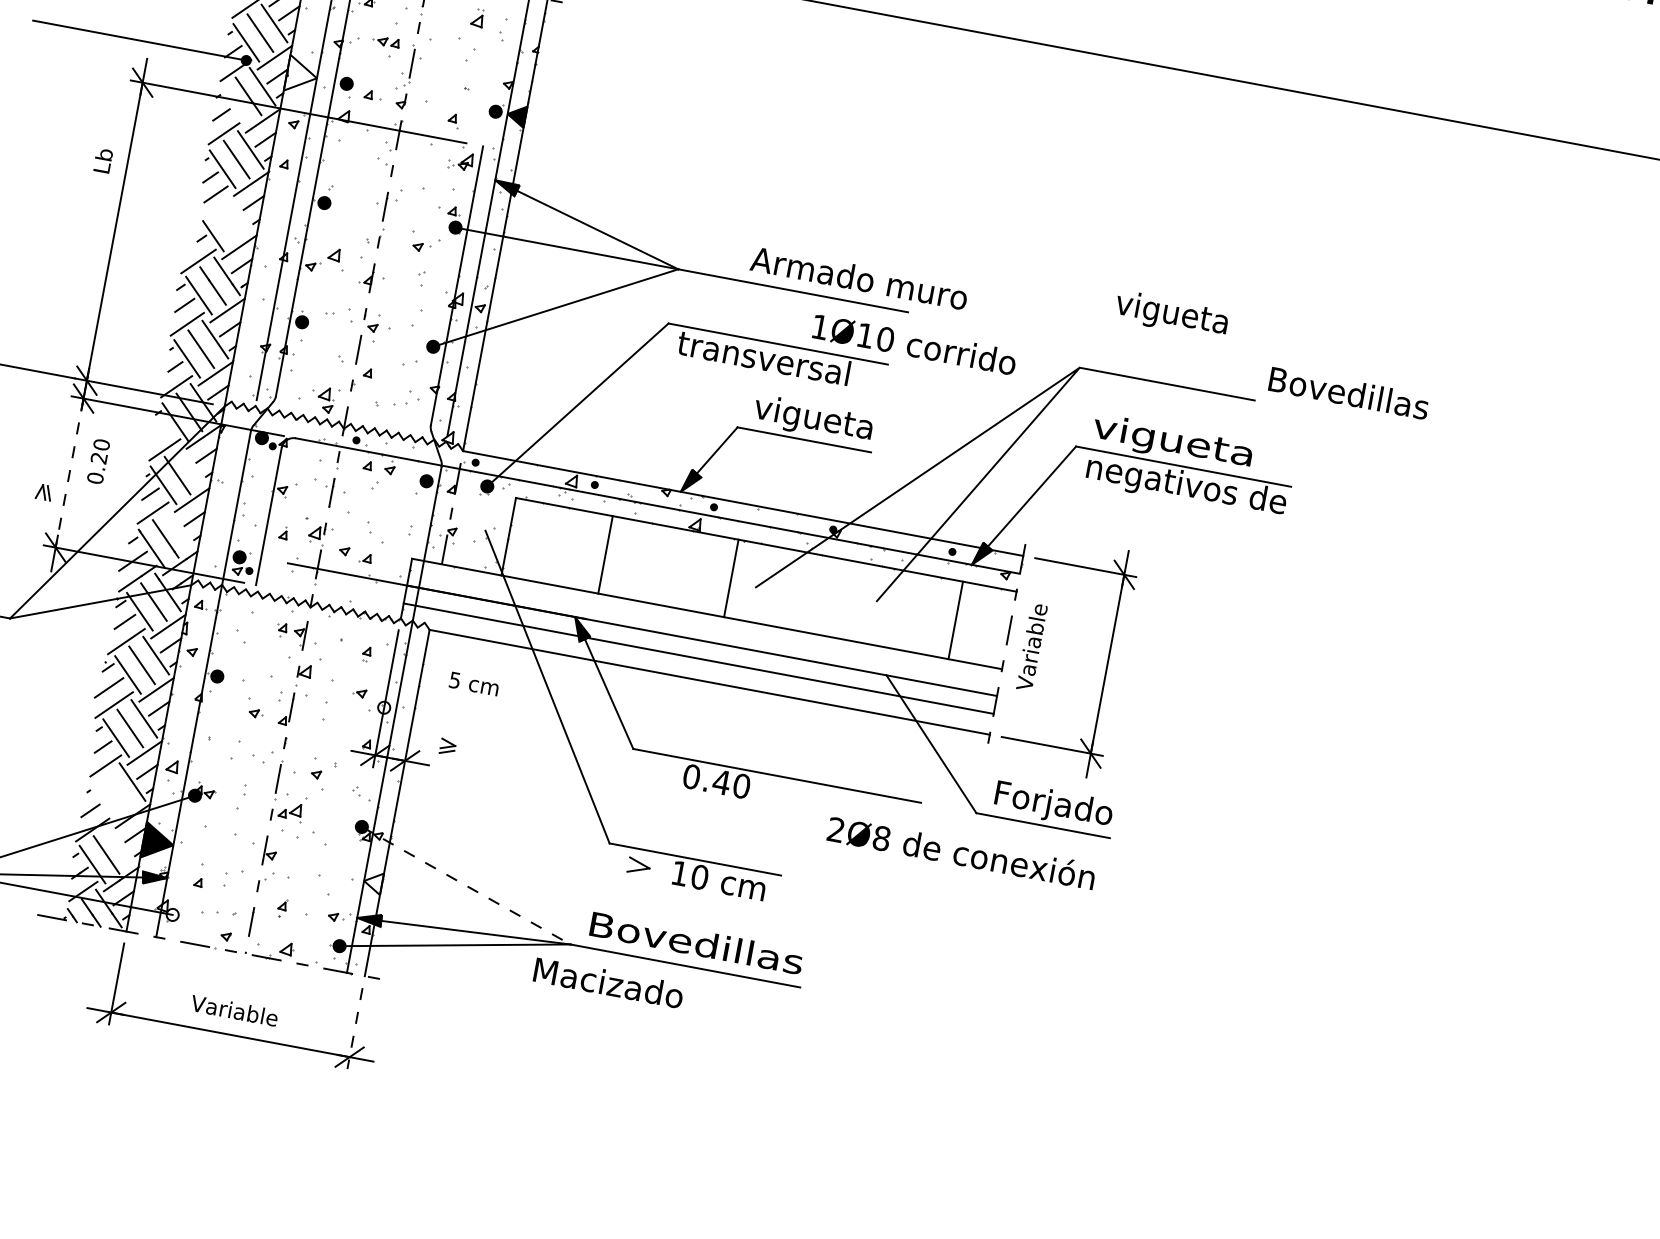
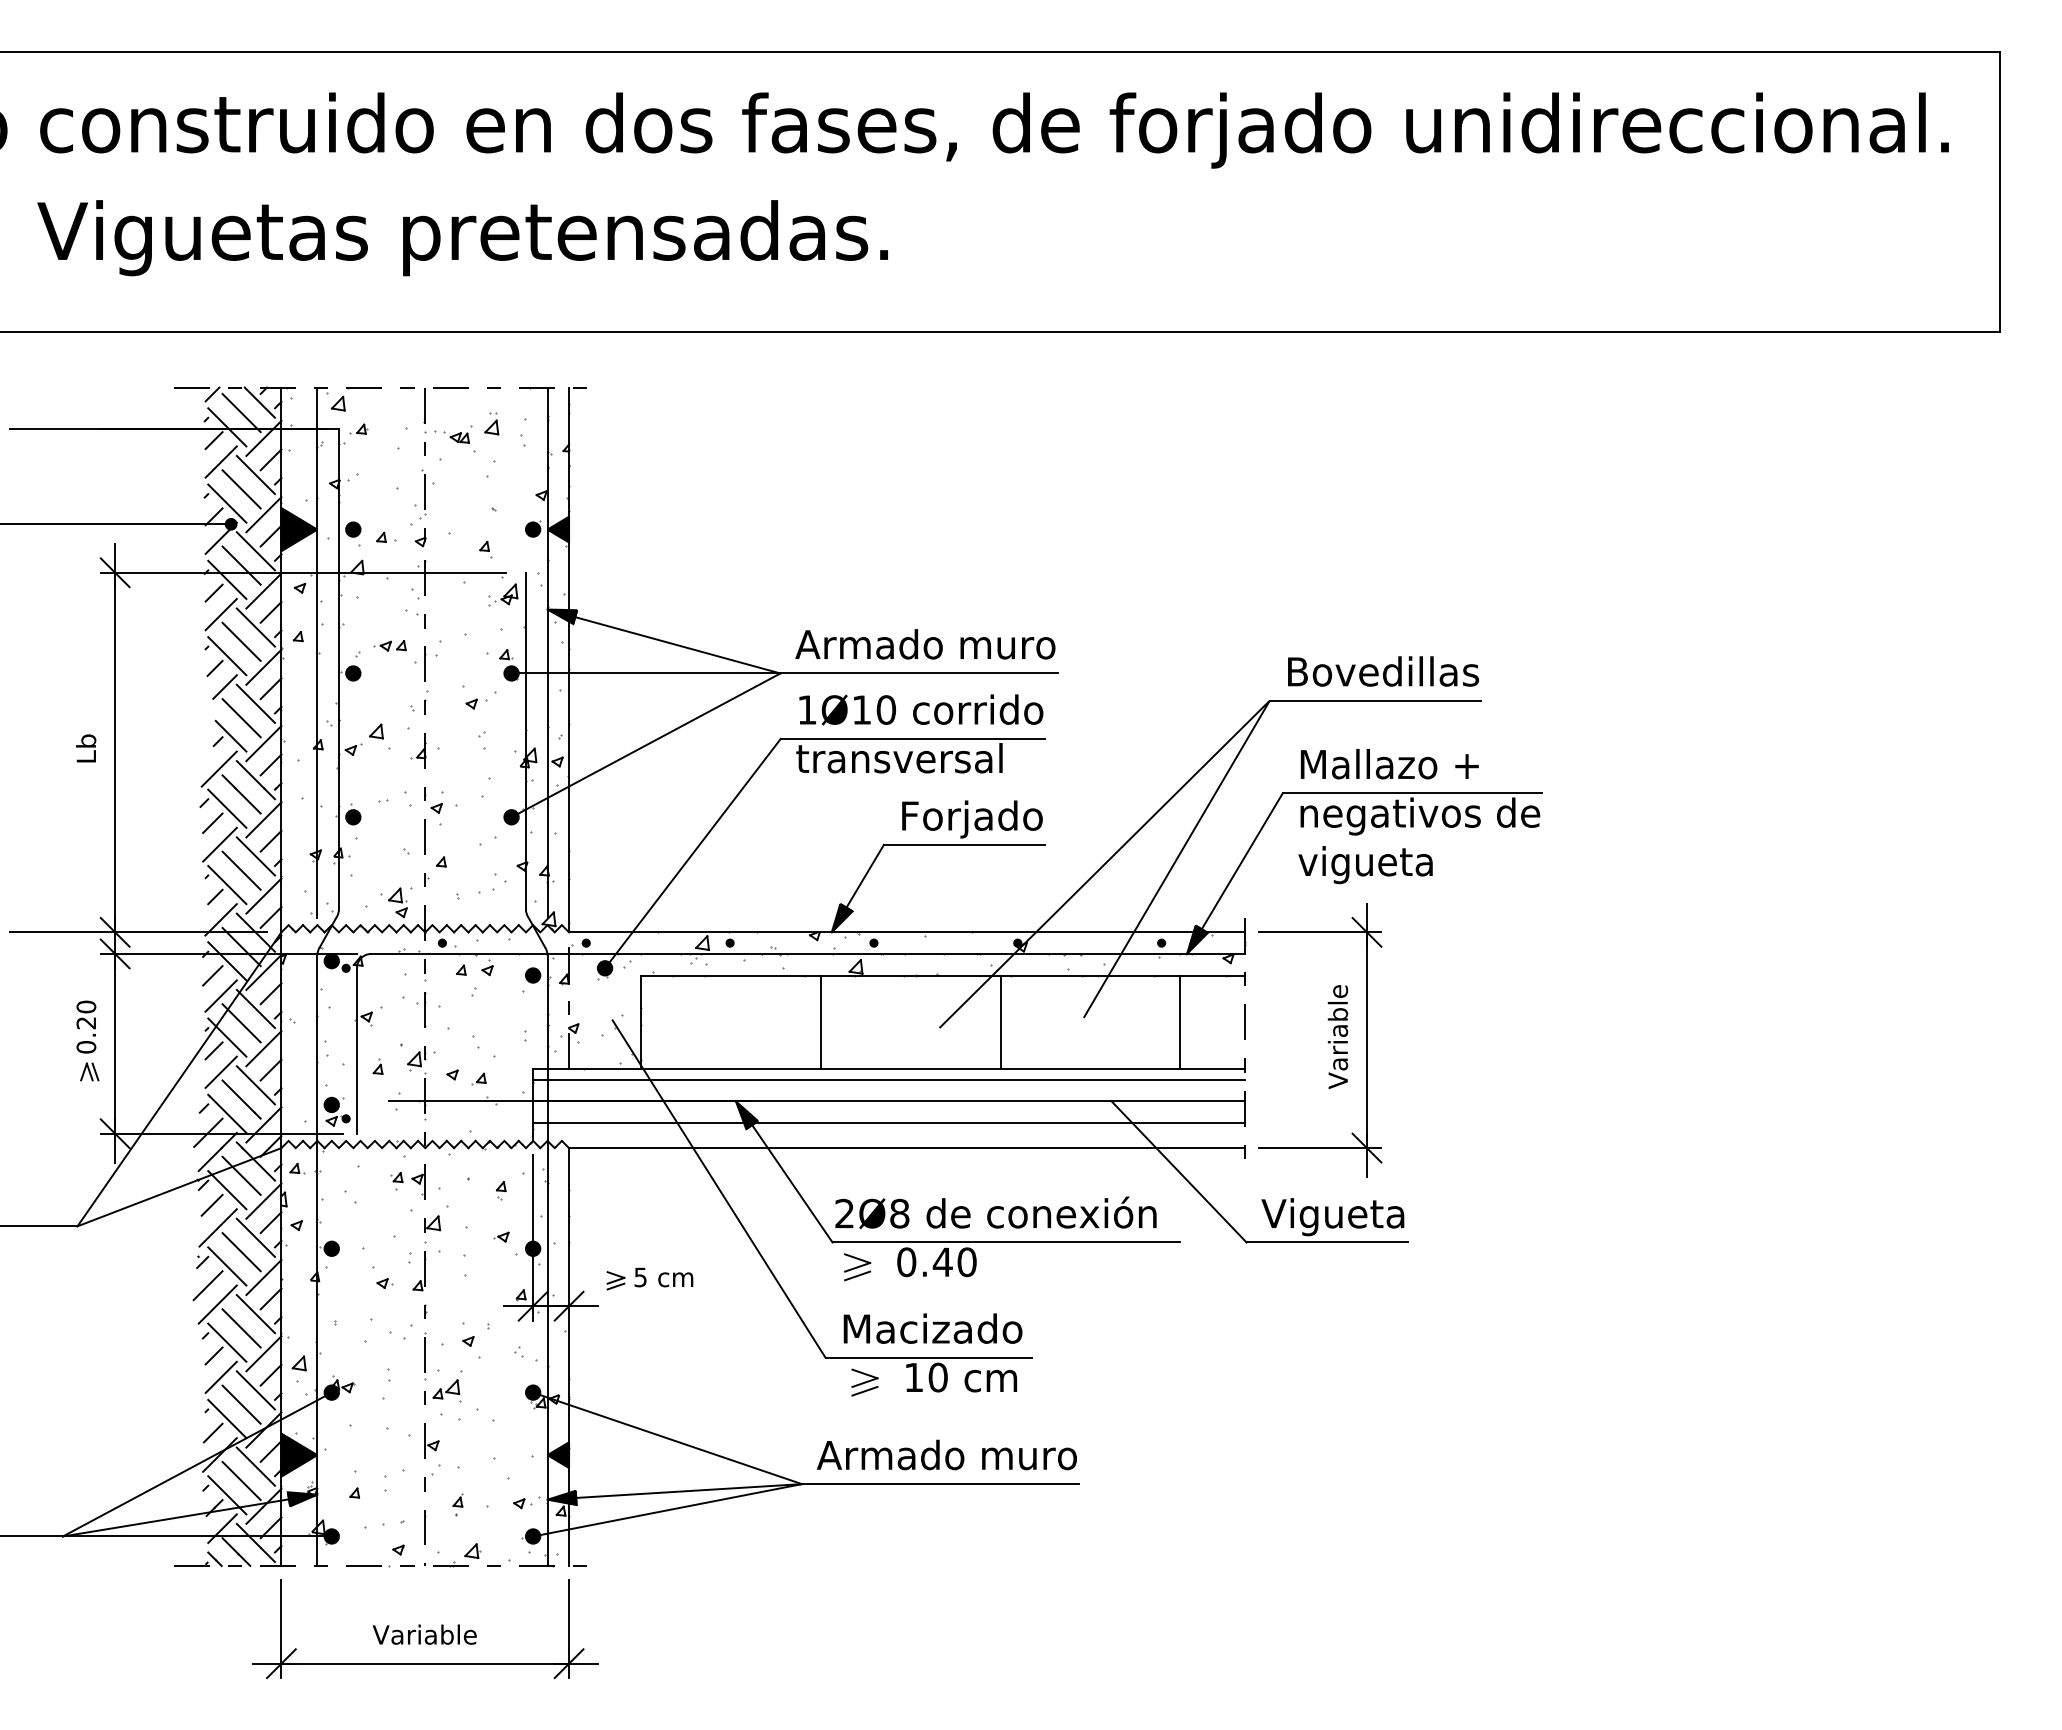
part: (444, 20) -> (453, 434), added
part: (385, 41) -> (389, 645), moved
fill: (302, 75) -> (299, 529), added
line: (234, 105) -> (227, 579), added
text: (103, 160) -> (86, 748), moved
line: (238, 212) -> (255, 703), added
line: (224, 223) -> (241, 718), added
text: (859, 278) -> (925, 644), moved
text: (1171, 315) -> (1365, 865), moved
text: (914, 344) -> (921, 709), moved
text: (1349, 393) -> (1383, 671), moved
text: (813, 419) -> (970, 819), vigueta -> Forjado
line: (160, 431) -> (212, 975), added
text: (1172, 443) -> (1394, 768), vigueta -> Mallazo +
text: (98, 461) -> (86, 1026), moved
line: (191, 465) -> (255, 1008), added
line: (69, 472) -> (115, 1043), dashed -> solid
line: (179, 529) -> (255, 1085), added
line: (605, 555) -> (820, 1022), moved
line: (731, 578) -> (1000, 1022), moved
line: (705, 622) -> (889, 1079), added
text: (1031, 646) -> (1337, 1036), moved
text: (473, 683) -> (663, 1277), moved
fill: (383, 707) -> (532, 1248), added
part: (650, 773) -> (857, 1267), added
line: (118, 791) -> (241, 1404), added
line: (104, 800) -> (227, 1418), added
text: (1052, 805) -> (1333, 1217), Forjado -> Vigueta
line: (120, 845) -> (255, 1466), added
text: (961, 852) -> (995, 1212), moved
line: (636, 876) -> (864, 1390), added
fill: (373, 882) -> (558, 1455), added
line: (466, 885) -> (667, 1438), dashed -> solid
fill: (172, 914) -> (331, 1536), added
text: (694, 942) -> (946, 1454), Bovedillas -> Armado muro
text: (608, 982) -> (932, 1328), moved
line: (355, 1028) -> (569, 1629), dashed -> solid

